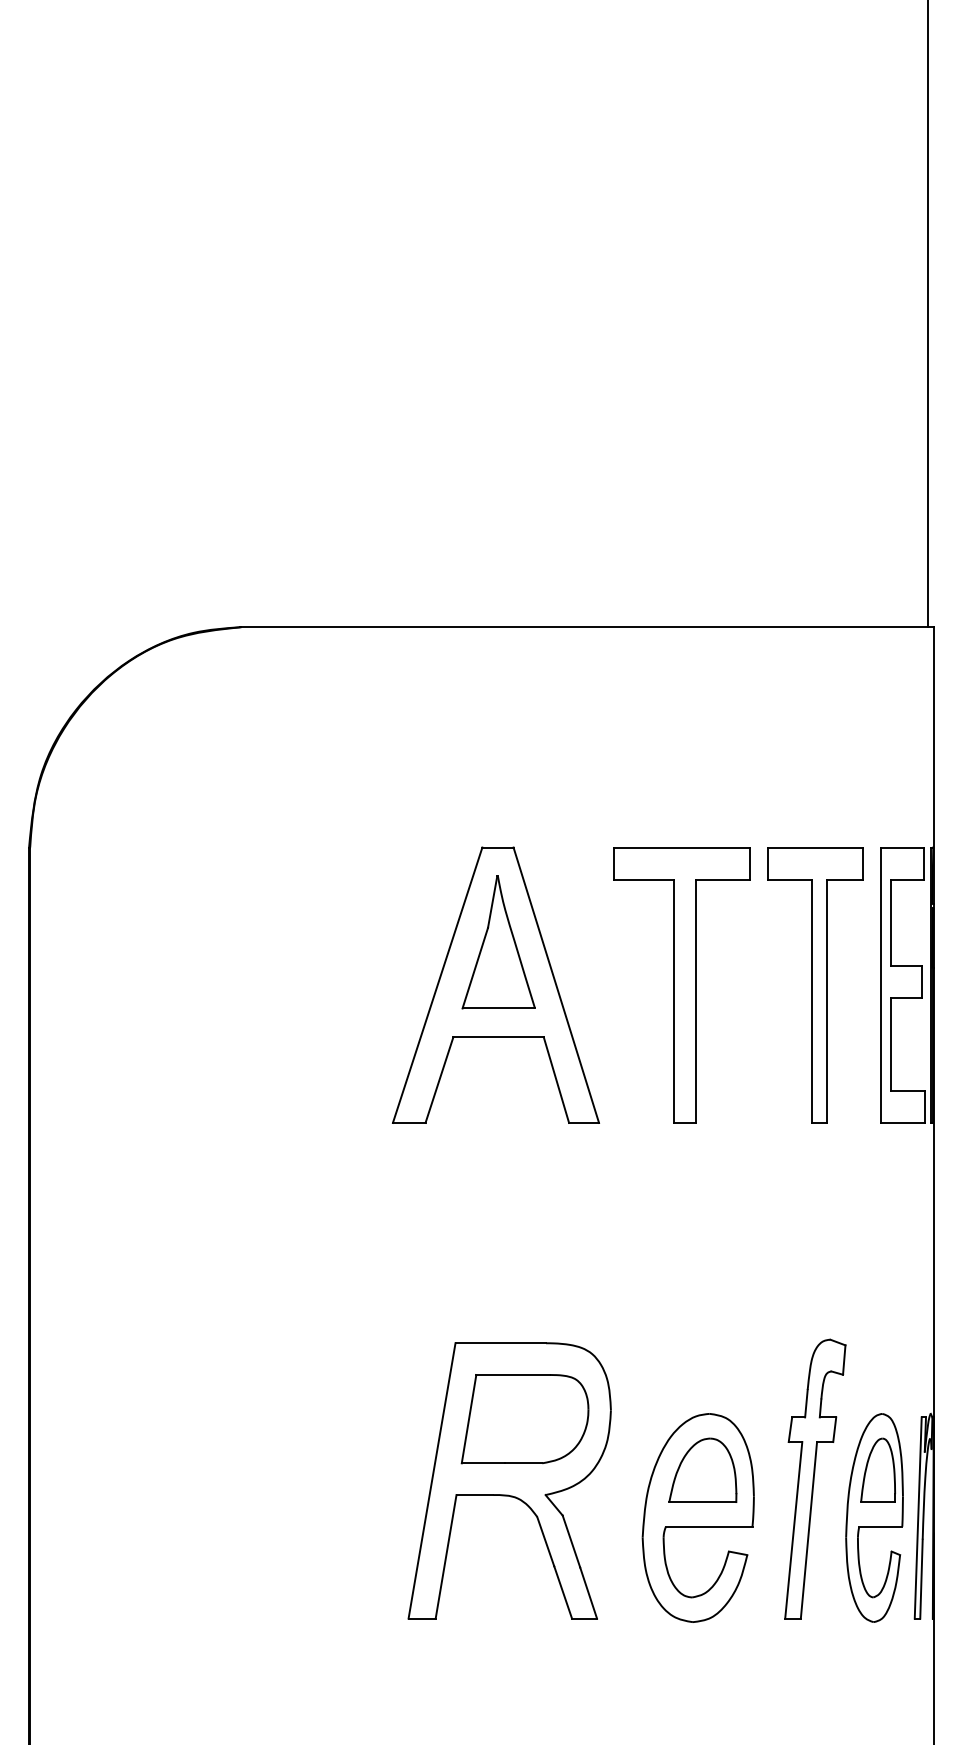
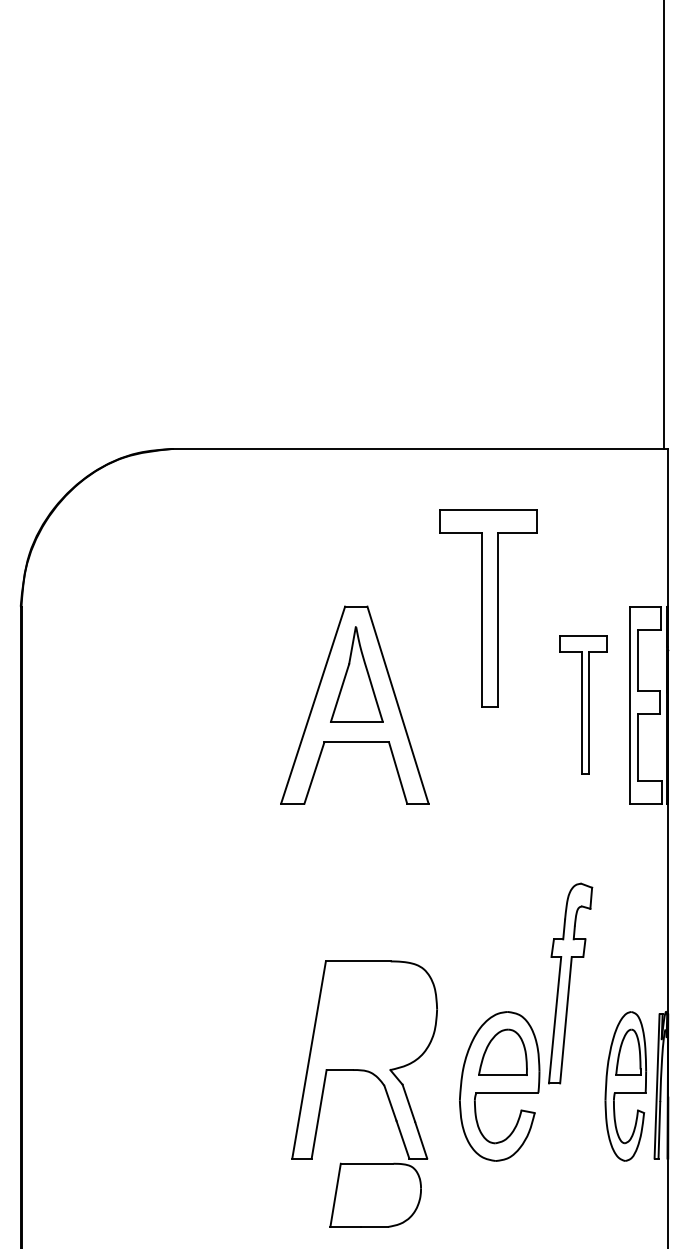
part: (681, 985) -> (487, 608), moved
part: (815, 985) -> (583, 705), size x0.7
part: (524, 1419) -> (375, 1195), moved
part: (815, 1478) -> (570, 983), moved

